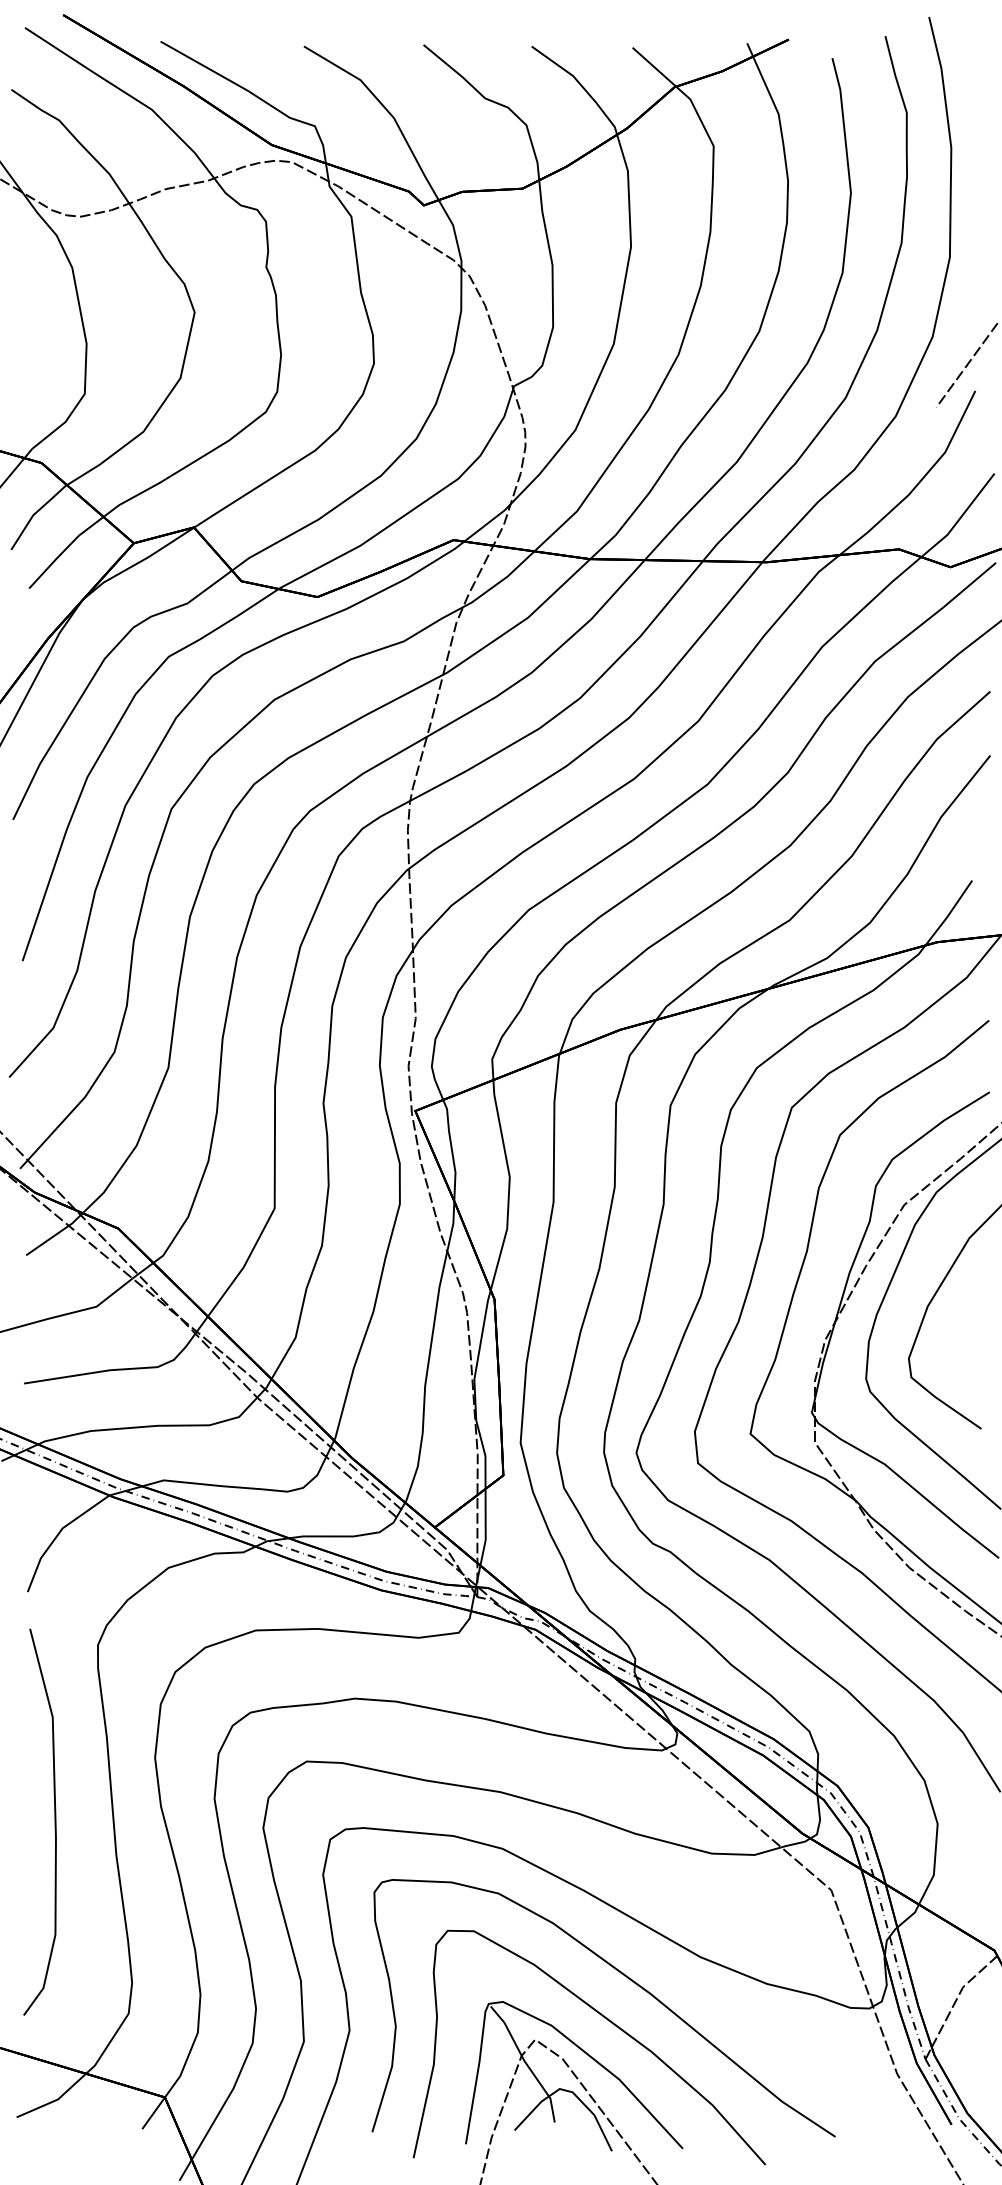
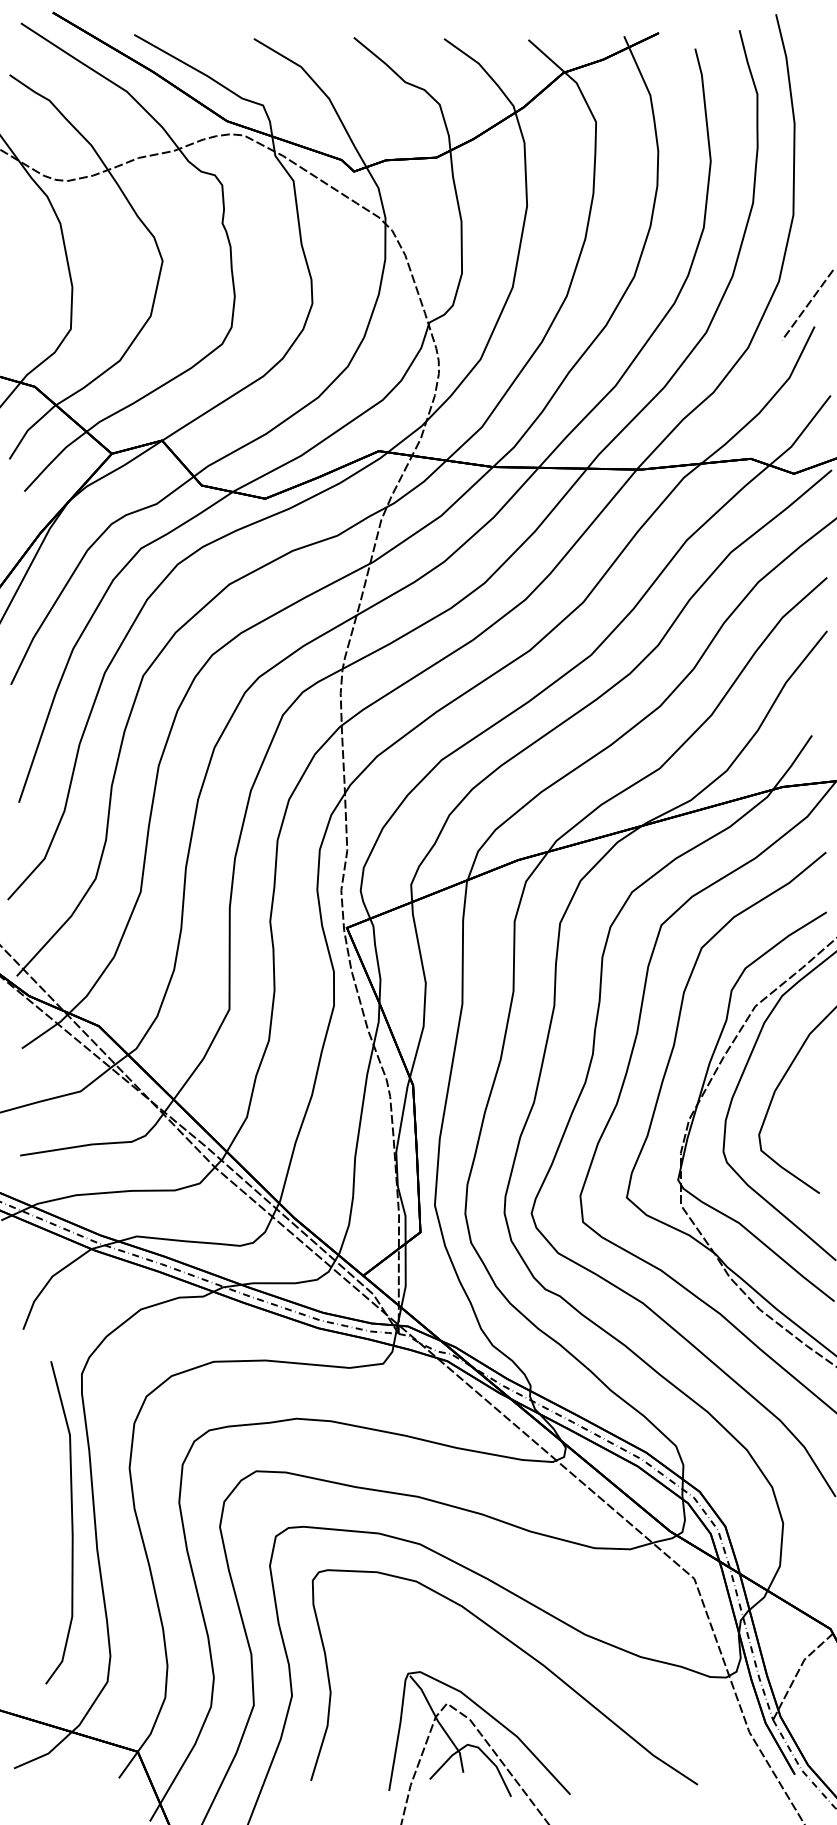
curve: (54, 1821) -> (71, 1522), moved
curve: (608, 2021) -> (508, 1688), removed

